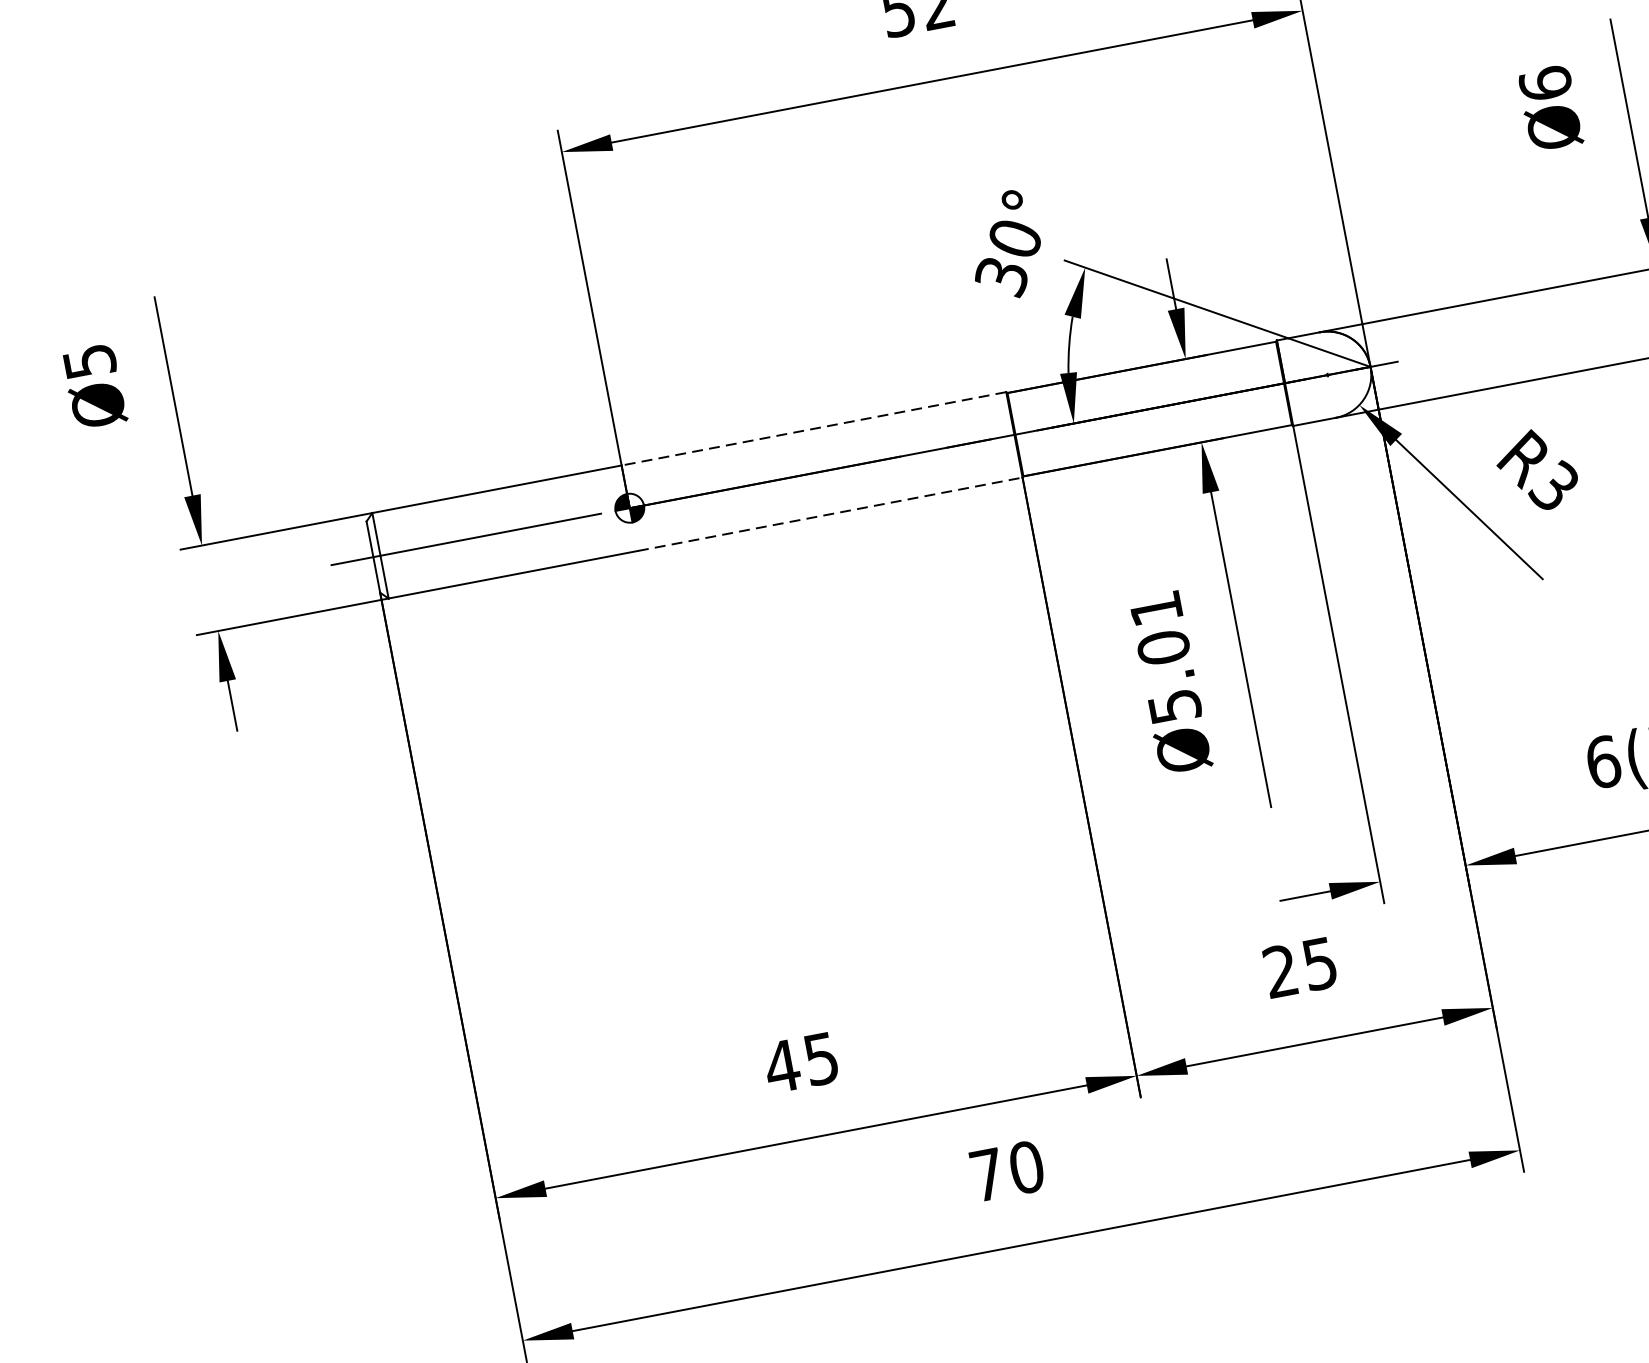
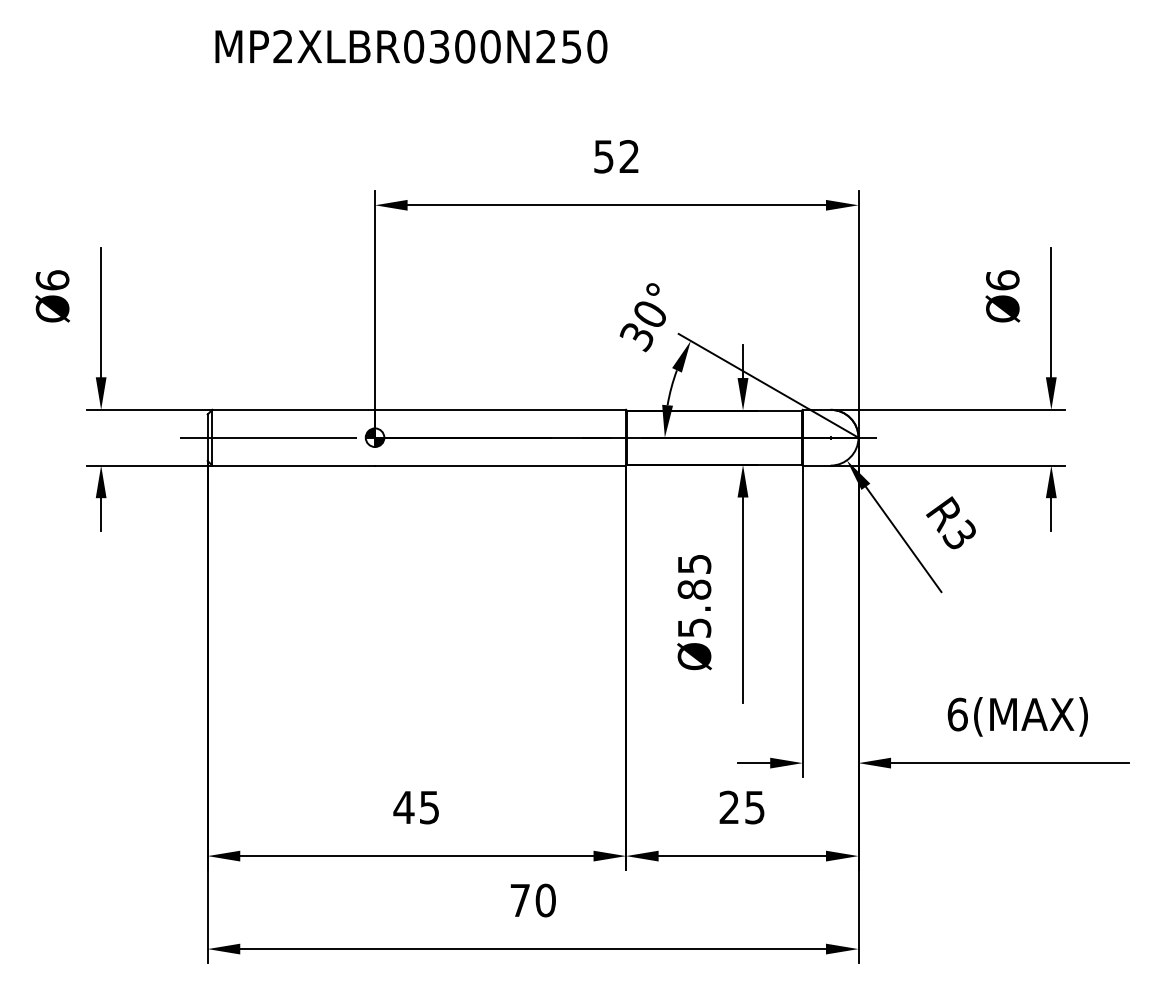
text: (89, 361) -> (52, 280), Ø5 -> Ø6
line: (813, 428) -> (500, 409), dashed -> solid
line: (830, 514) -> (500, 465), dashed -> solid
text: (1160, 629) -> (694, 577), Ø5.01 -> Ø5.85

